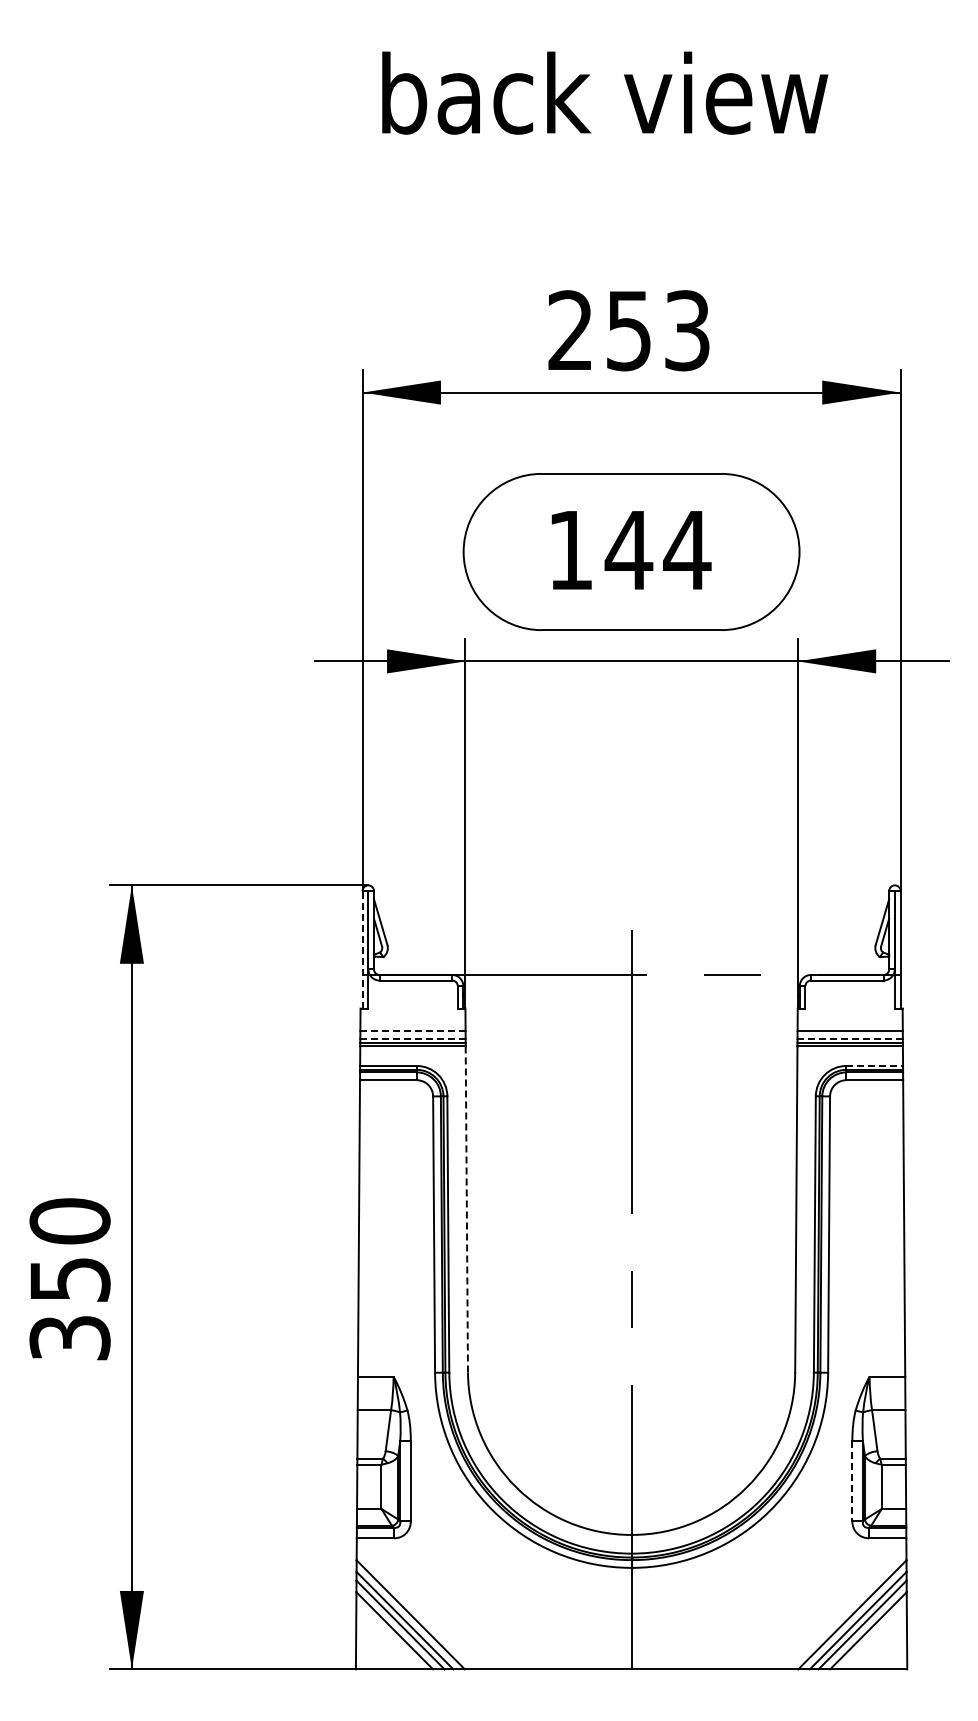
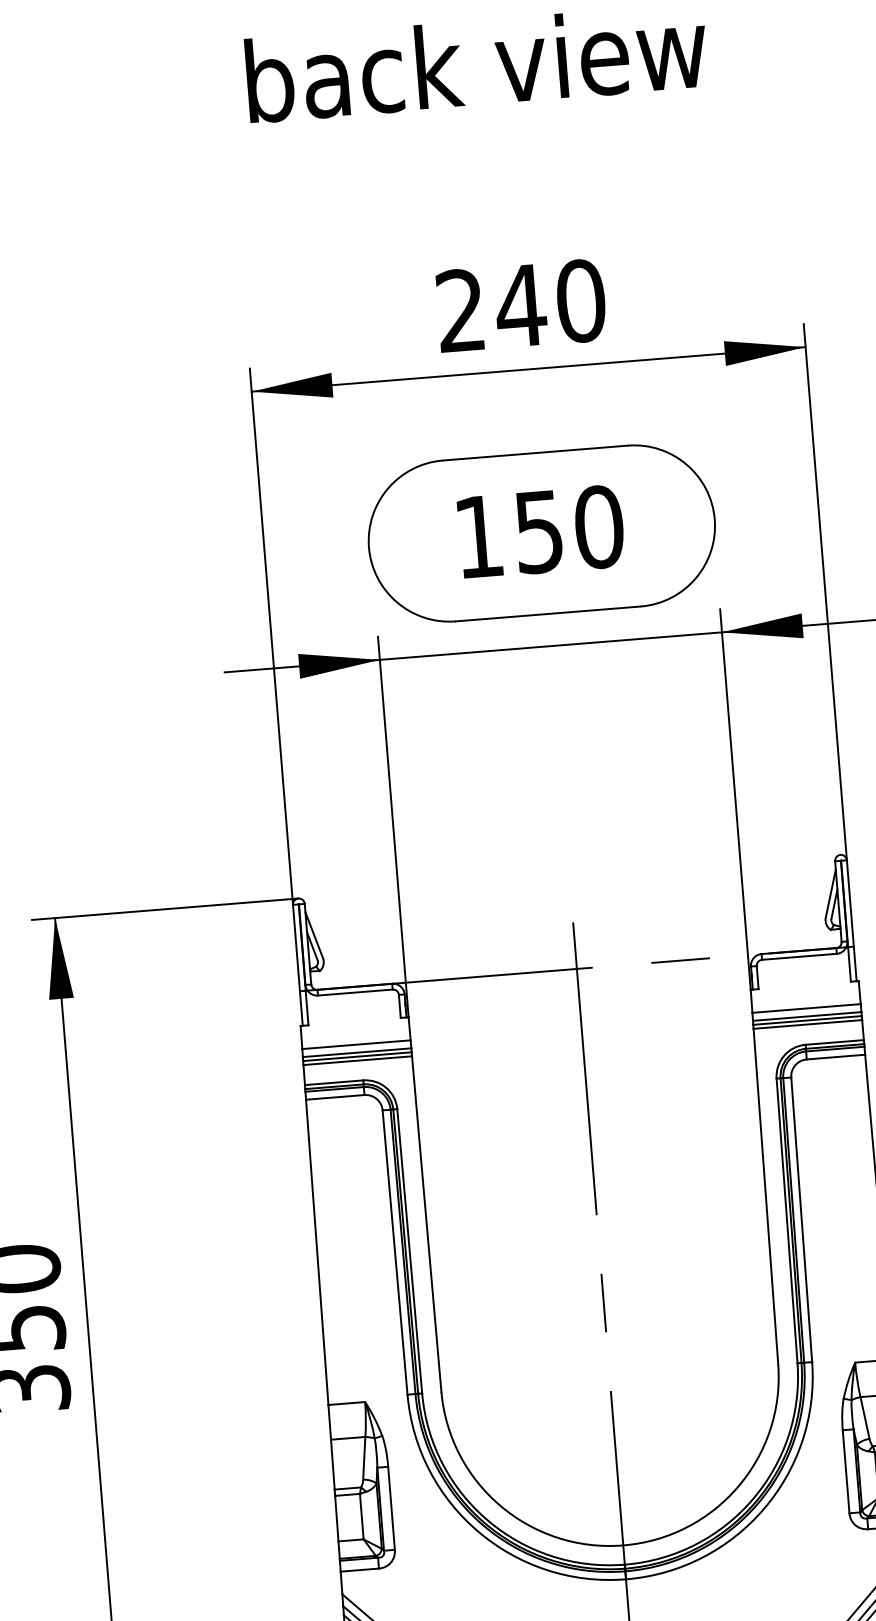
text: (657, 330) -> (550, 303), 253 -> 240
text: (657, 549) -> (568, 528), 144 -> 150
line: (362, 949) -> (297, 965), dashed -> solid
line: (412, 1030) -> (355, 1044), dashed -> solid
line: (412, 1038) -> (356, 1052), dashed -> solid
line: (850, 1038) -> (807, 1016), dashed -> solid
line: (875, 1065) -> (835, 1041), dashed -> solid
line: (466, 1209) -> (426, 1224), dashed -> solid
line: (852, 1481) -> (846, 1472), dashed -> solid

